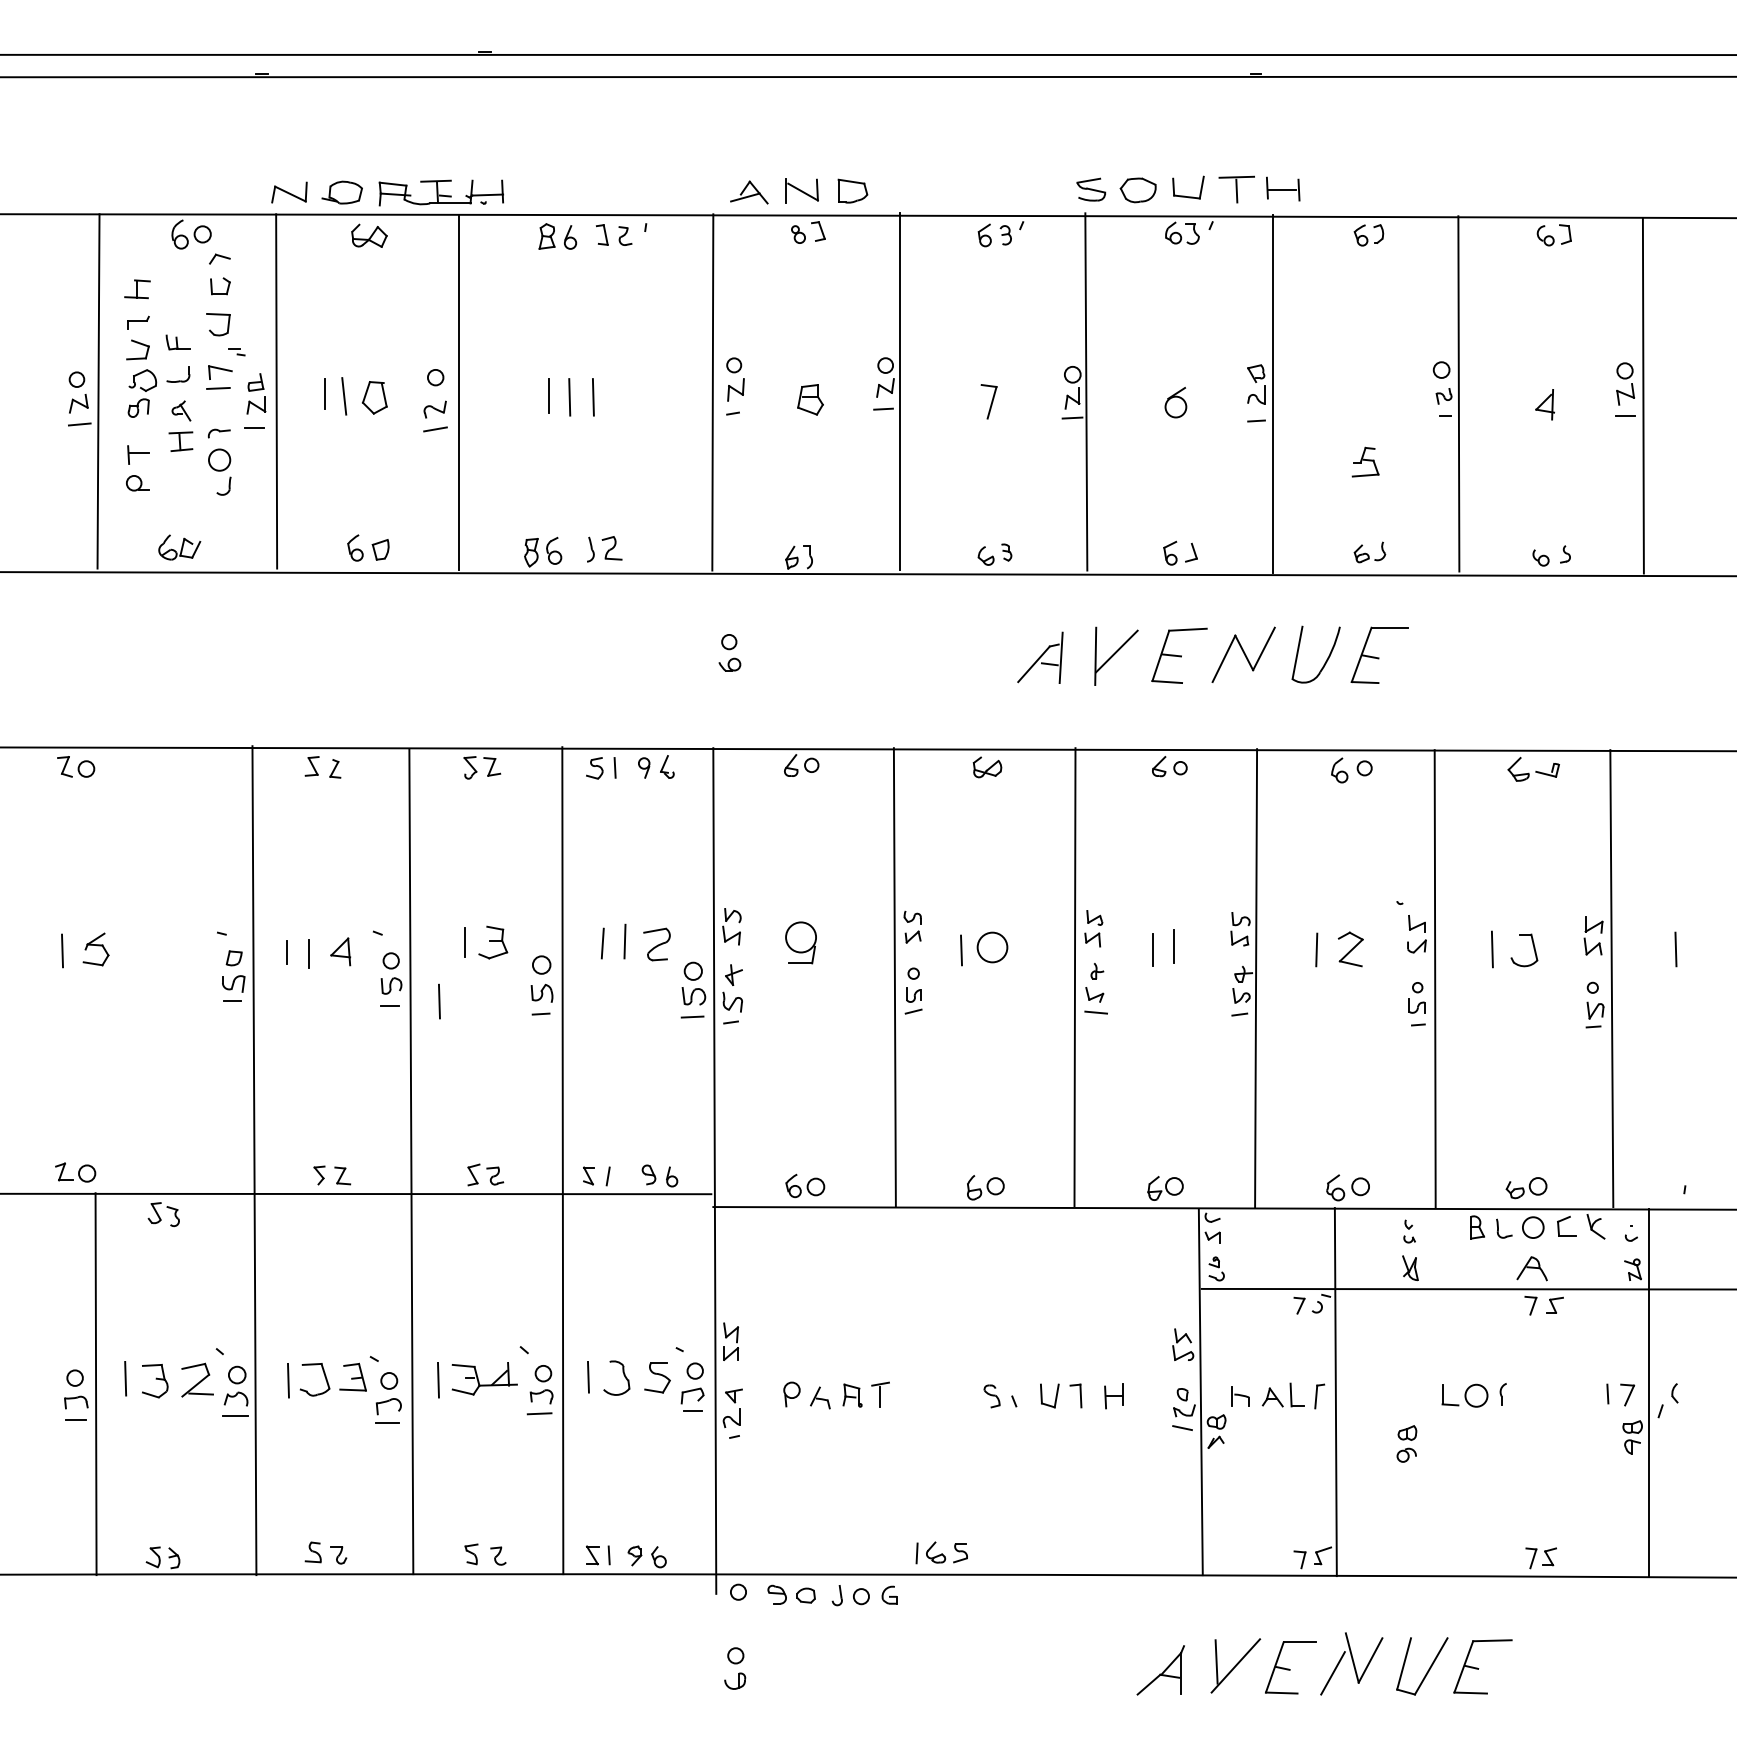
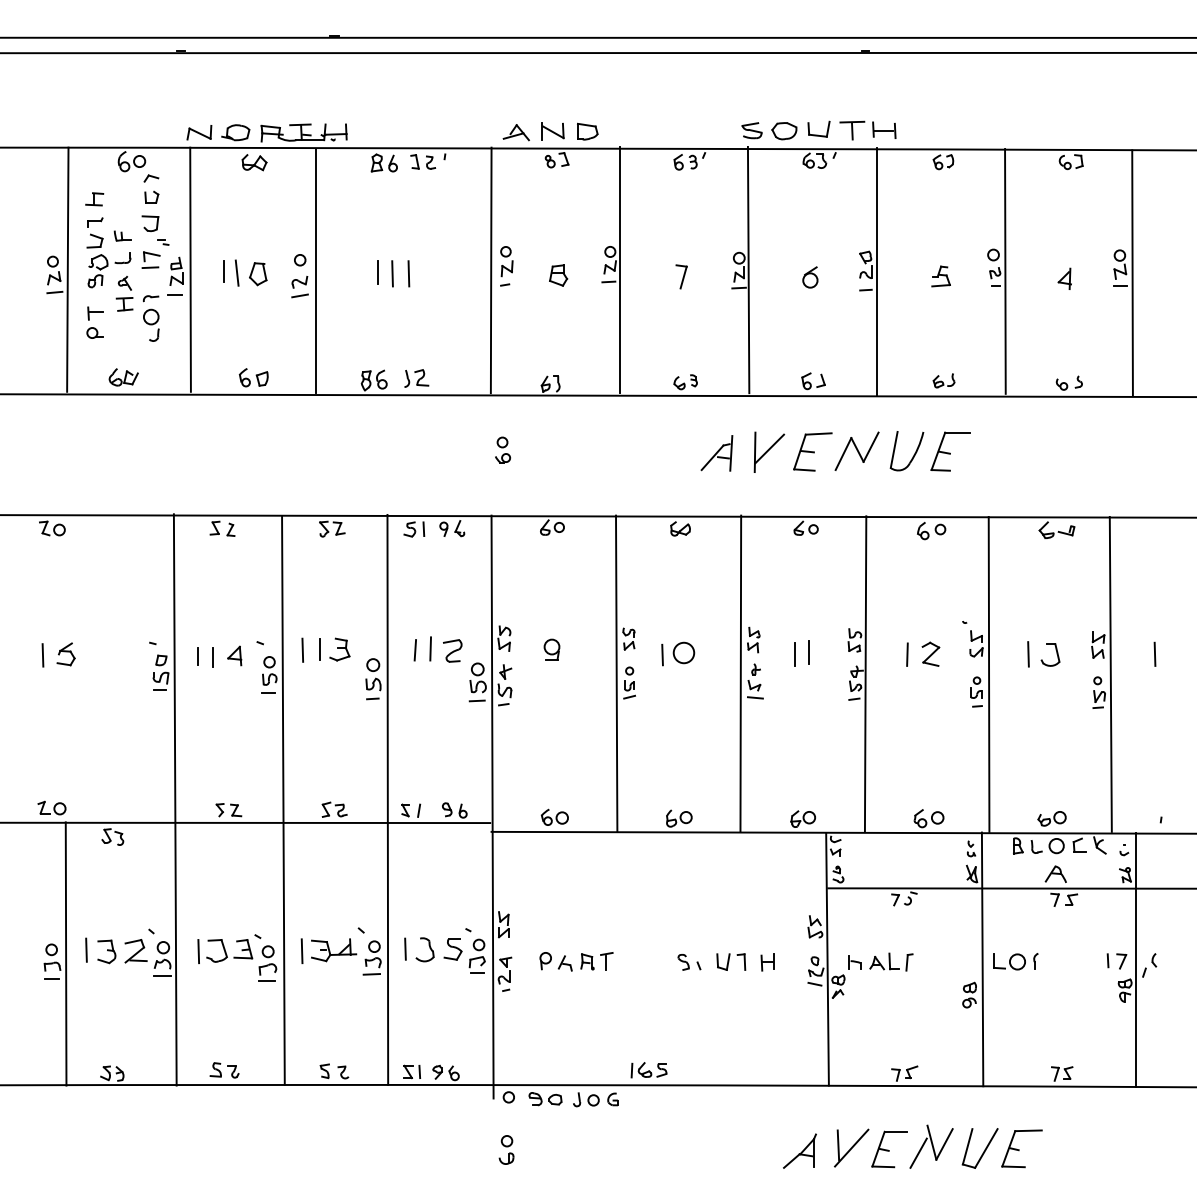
part: (1364, 462) -> (940, 276), moved
part: (800, 942) -> (551, 649), size x0.71
line: (439, 1000) -> (302, 649), moved
line: (1335, 1392) -> (982, 959), moved

